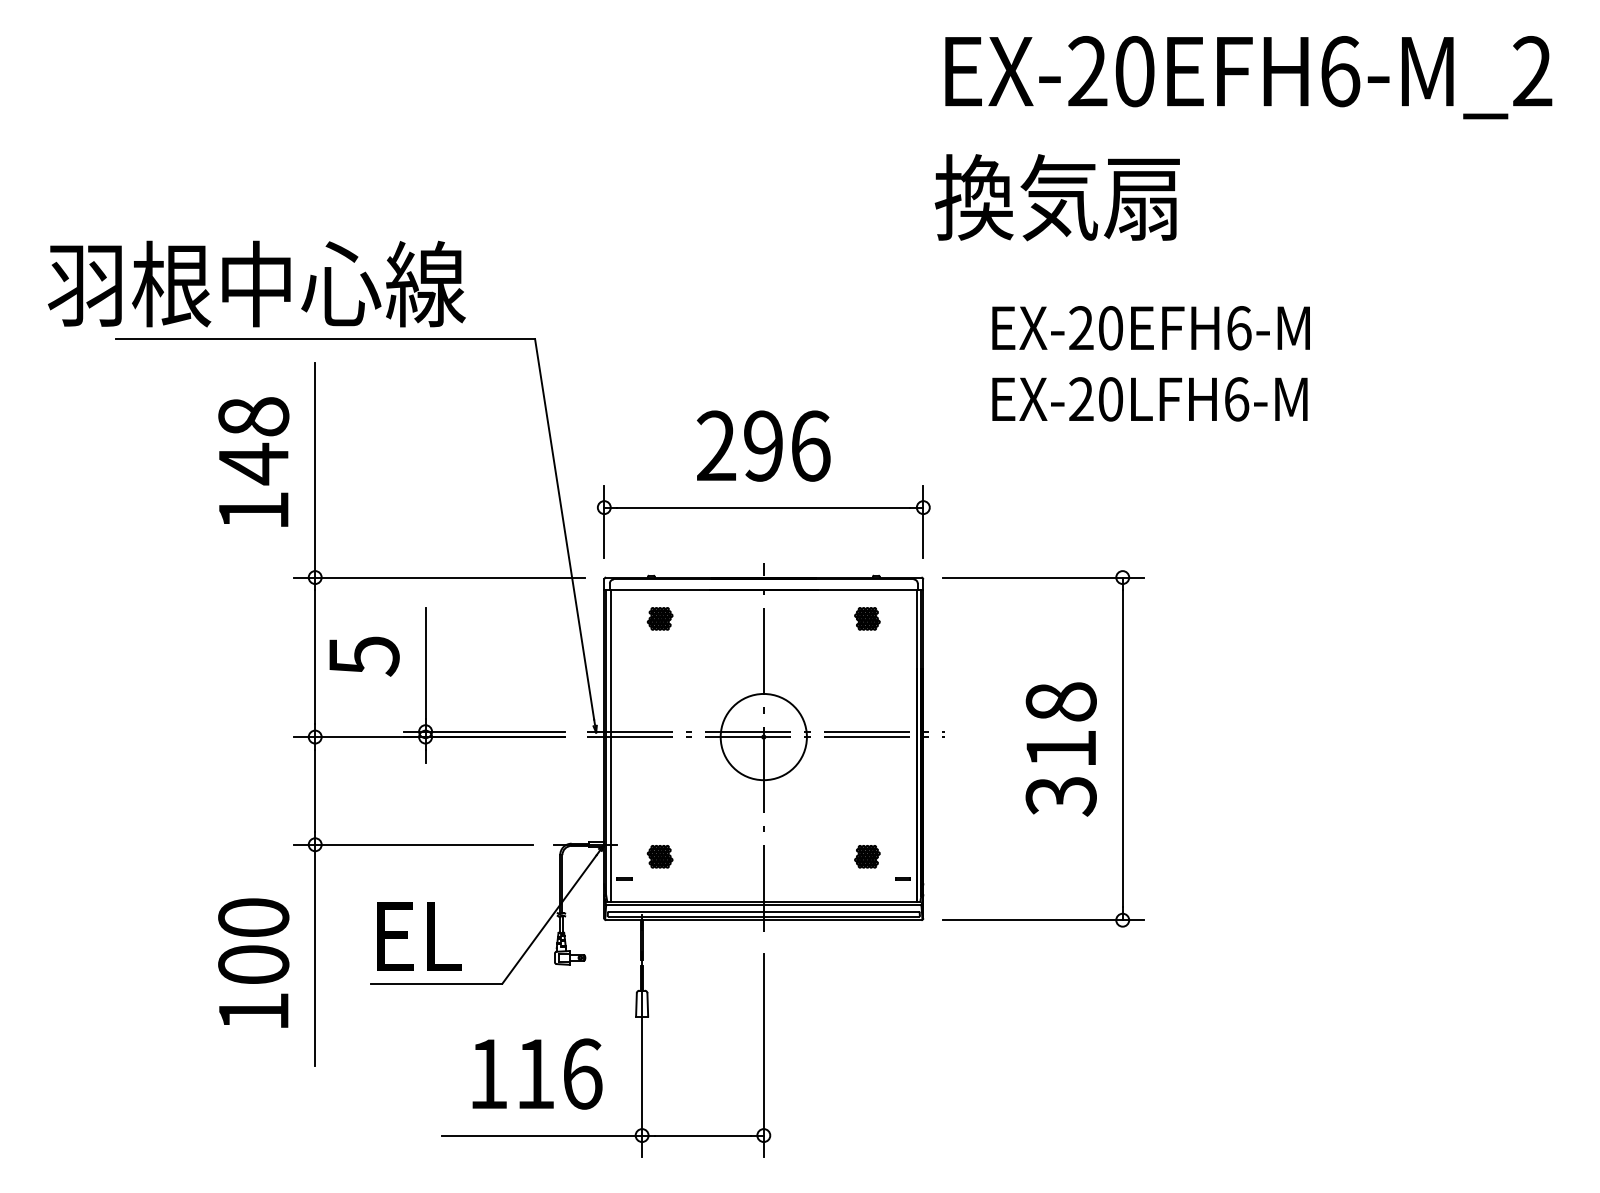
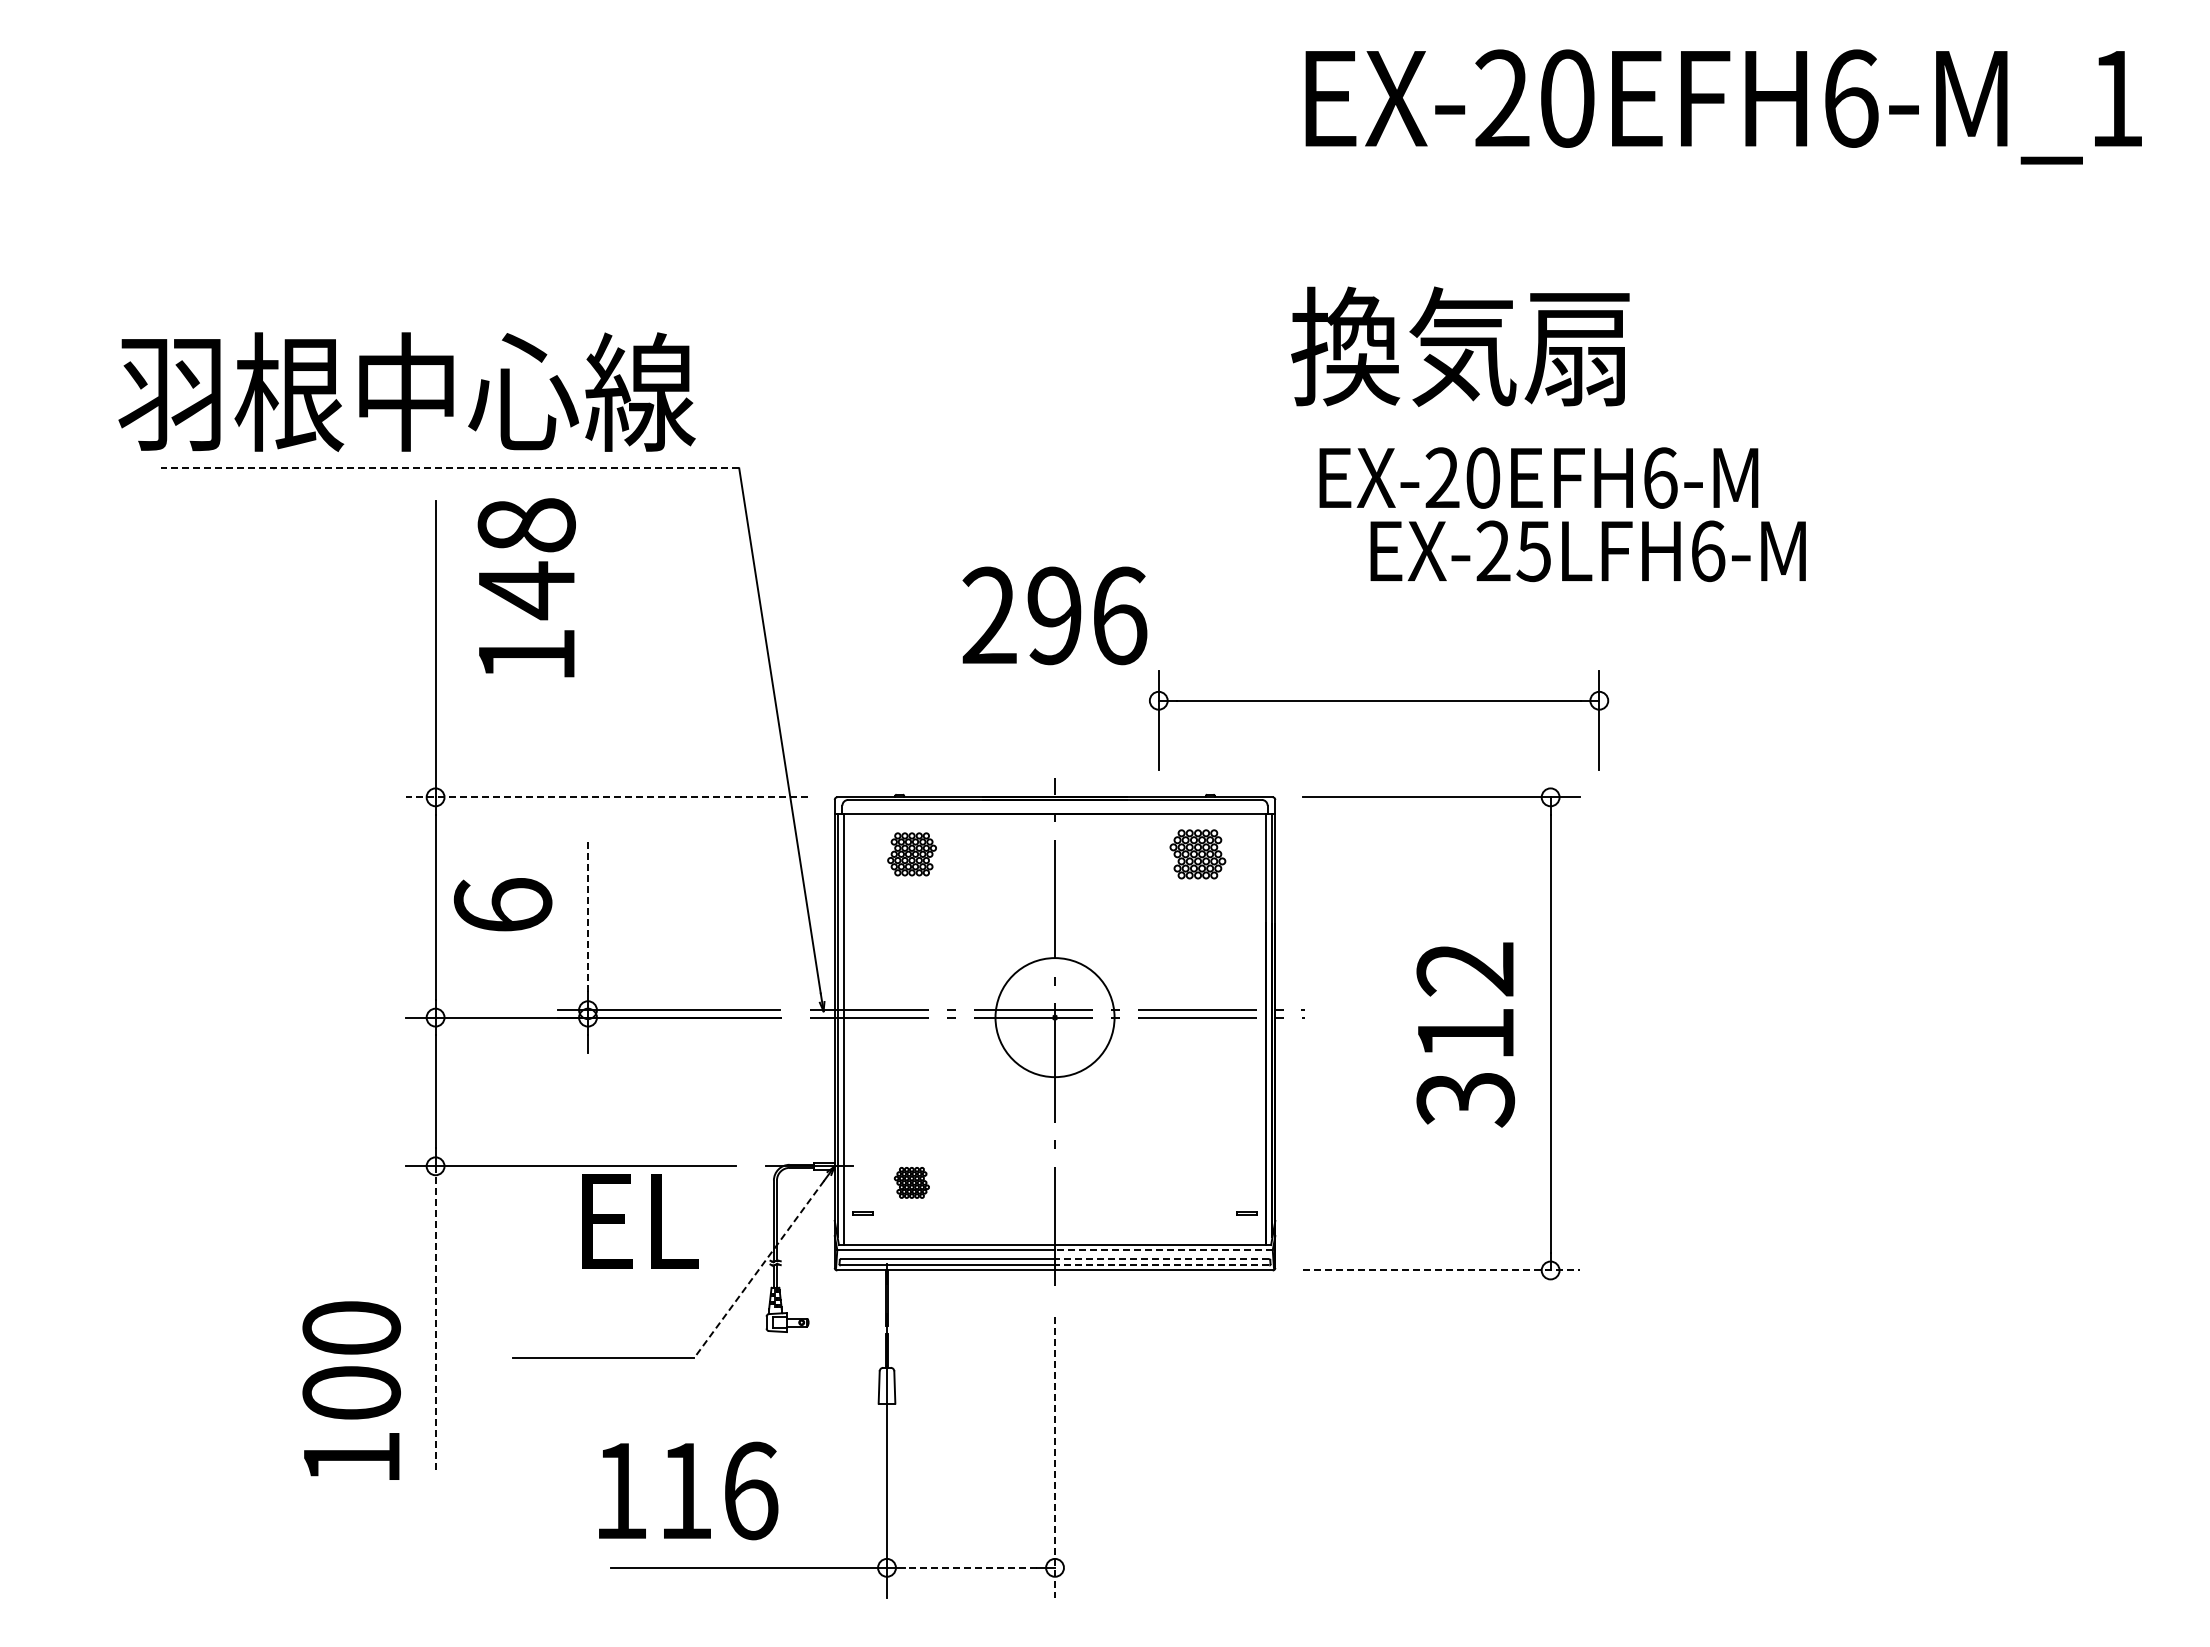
text: (1532, 70) -> (2116, 97), EX-20EFH6-M_2 -> EX-20EFH6-M_1
text: (1057, 197) -> (1460, 346), moved
text: (256, 283) -> (406, 391), moved
text: (1150, 327) -> (1538, 477), moved
line: (325, 339) -> (449, 468), solid -> dashed
text: (1110, 398) -> (1533, 550), EX-20LFH6-M -> EX-25LFH6-M
text: (253, 461) -> (526, 587), moved
part: (764, 508) -> (1379, 701), moved
line: (438, 577) -> (606, 797), solid -> dashed
part: (659, 618) -> (911, 854), size x1.4
part: (867, 618) -> (1198, 854), size x1.6
text: (363, 656) -> (502, 906), 5 -> 6
line: (425, 663) -> (588, 915), solid -> dashed
text: (1061, 702) -> (1465, 969), 318 -> 312
part: (867, 856) -> (1198, 1182), removed
line: (842, 905) -> (1163, 1250), solid -> dashed
line: (840, 912) -> (1161, 1259), solid -> dashed
line: (840, 916) -> (1161, 1265), solid -> dashed
line: (549, 919) -> (759, 1269), solid -> dashed
line: (1043, 920) -> (1441, 1270), solid -> dashed
text: (419, 936) -> (640, 1221), moved
line: (315, 955) -> (435, 1319), solid -> dashed
text: (253, 962) -> (351, 1390), moved
line: (764, 1055) -> (1055, 1457), solid -> dashed
text: (537, 1073) -> (688, 1490), moved
line: (702, 1135) -> (970, 1567), solid -> dashed

